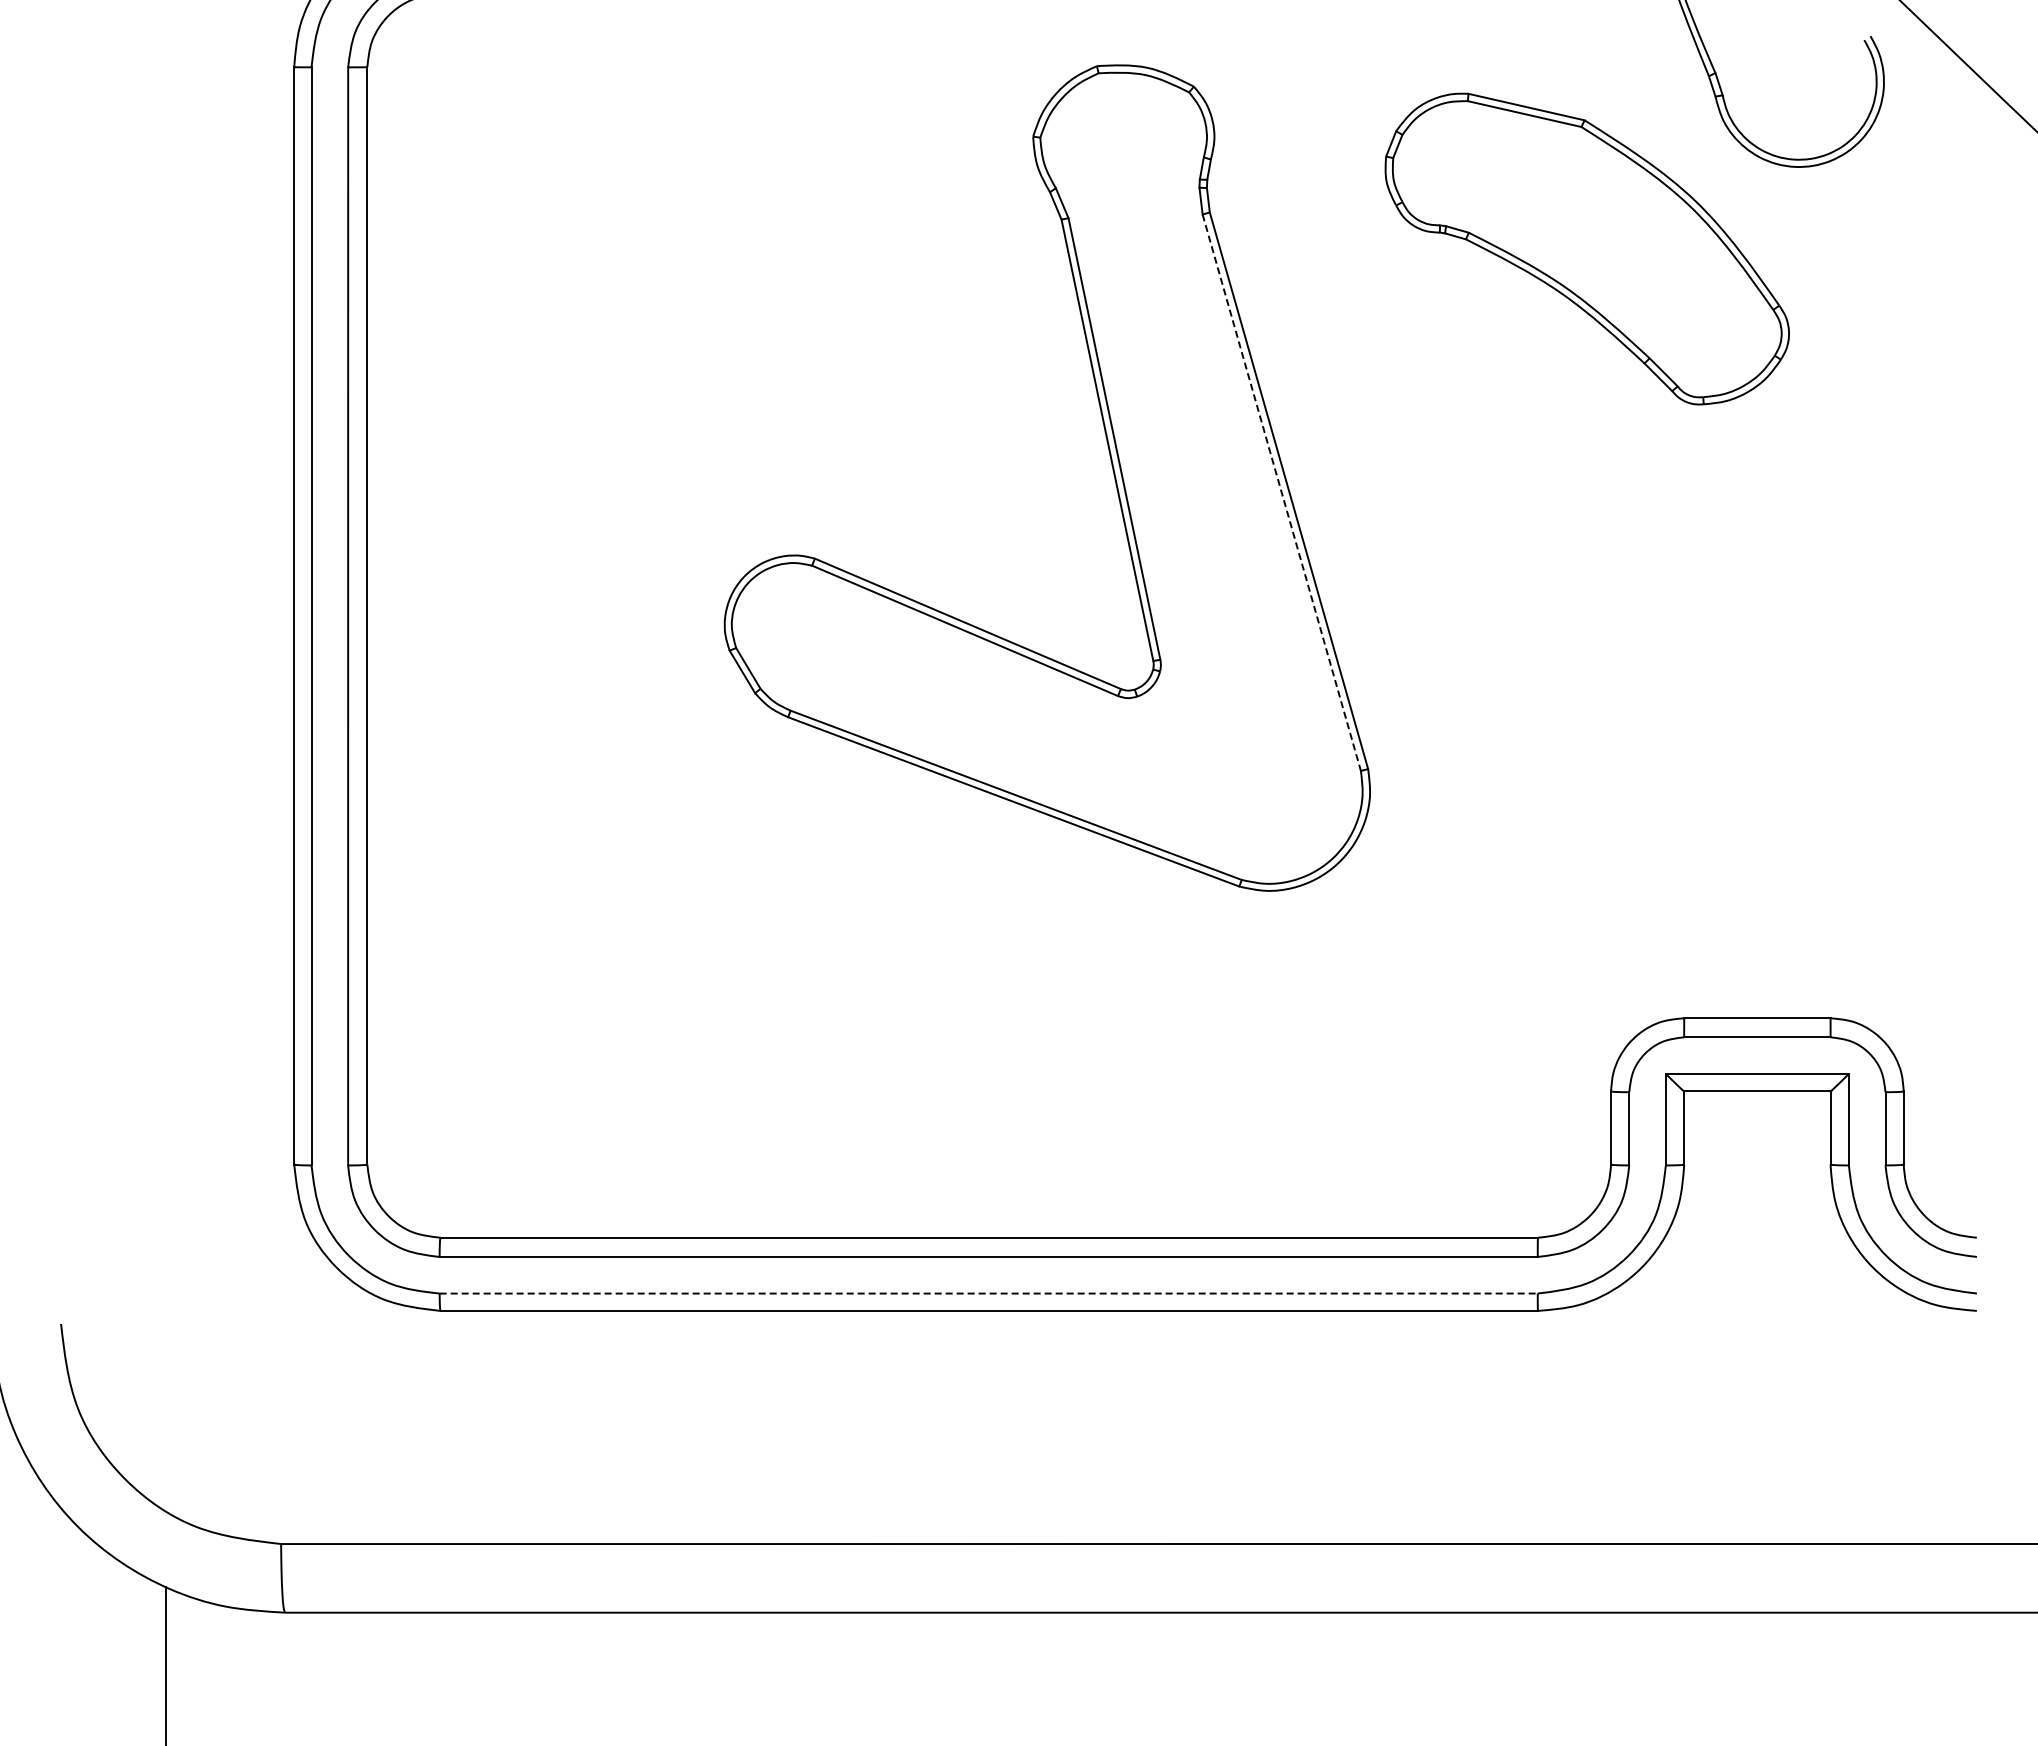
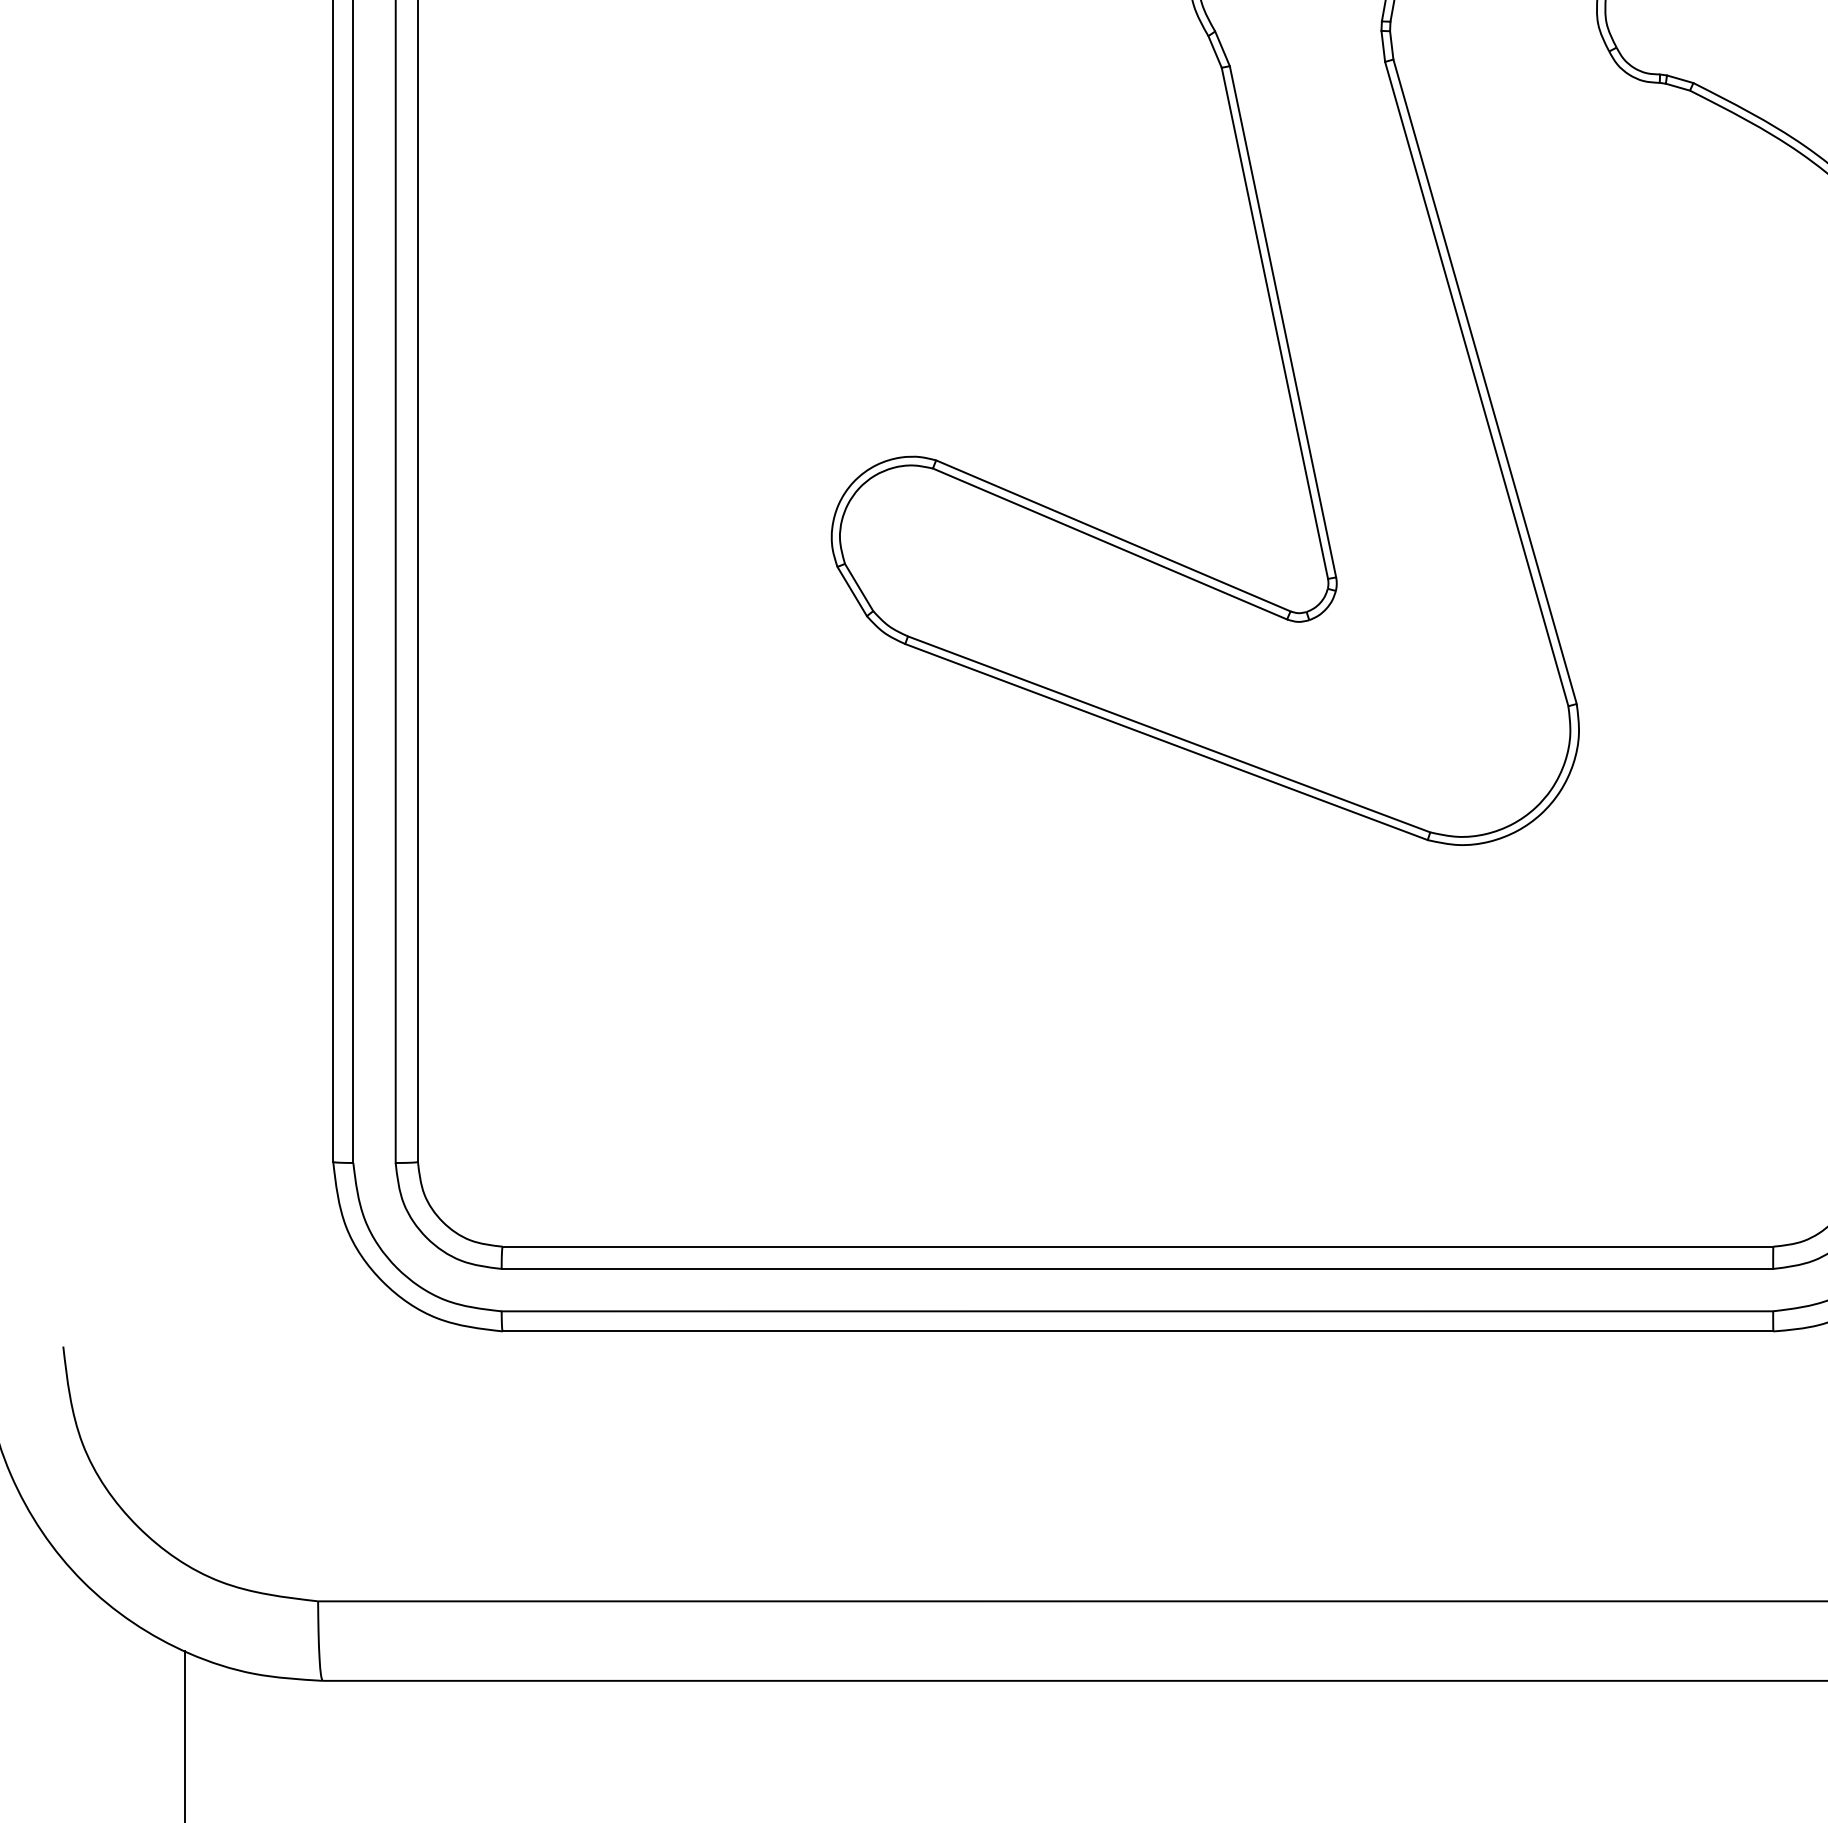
line: (1281, 493) -> (1476, 384), dashed -> solid
line: (989, 1293) -> (1138, 1311), dashed -> solid

